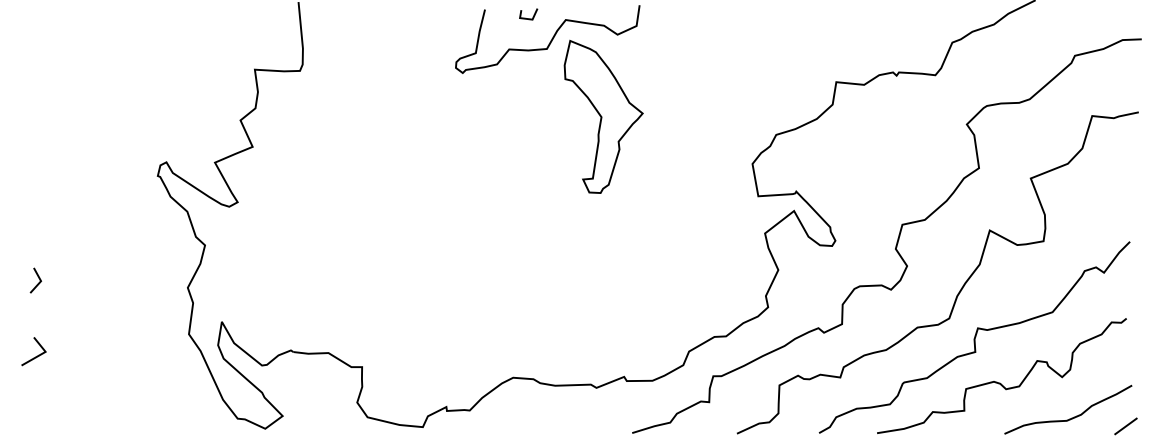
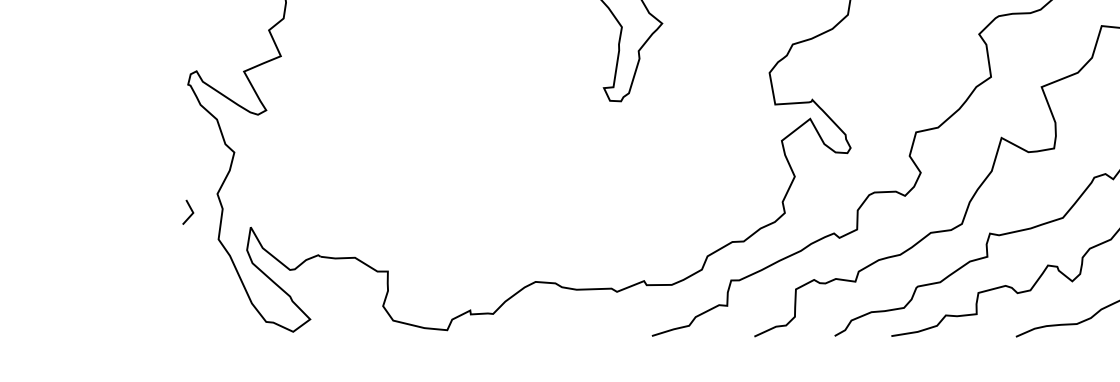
line: (38, 278) -> (190, 210), moved
line: (35, 356) -> (68, 261), removed

